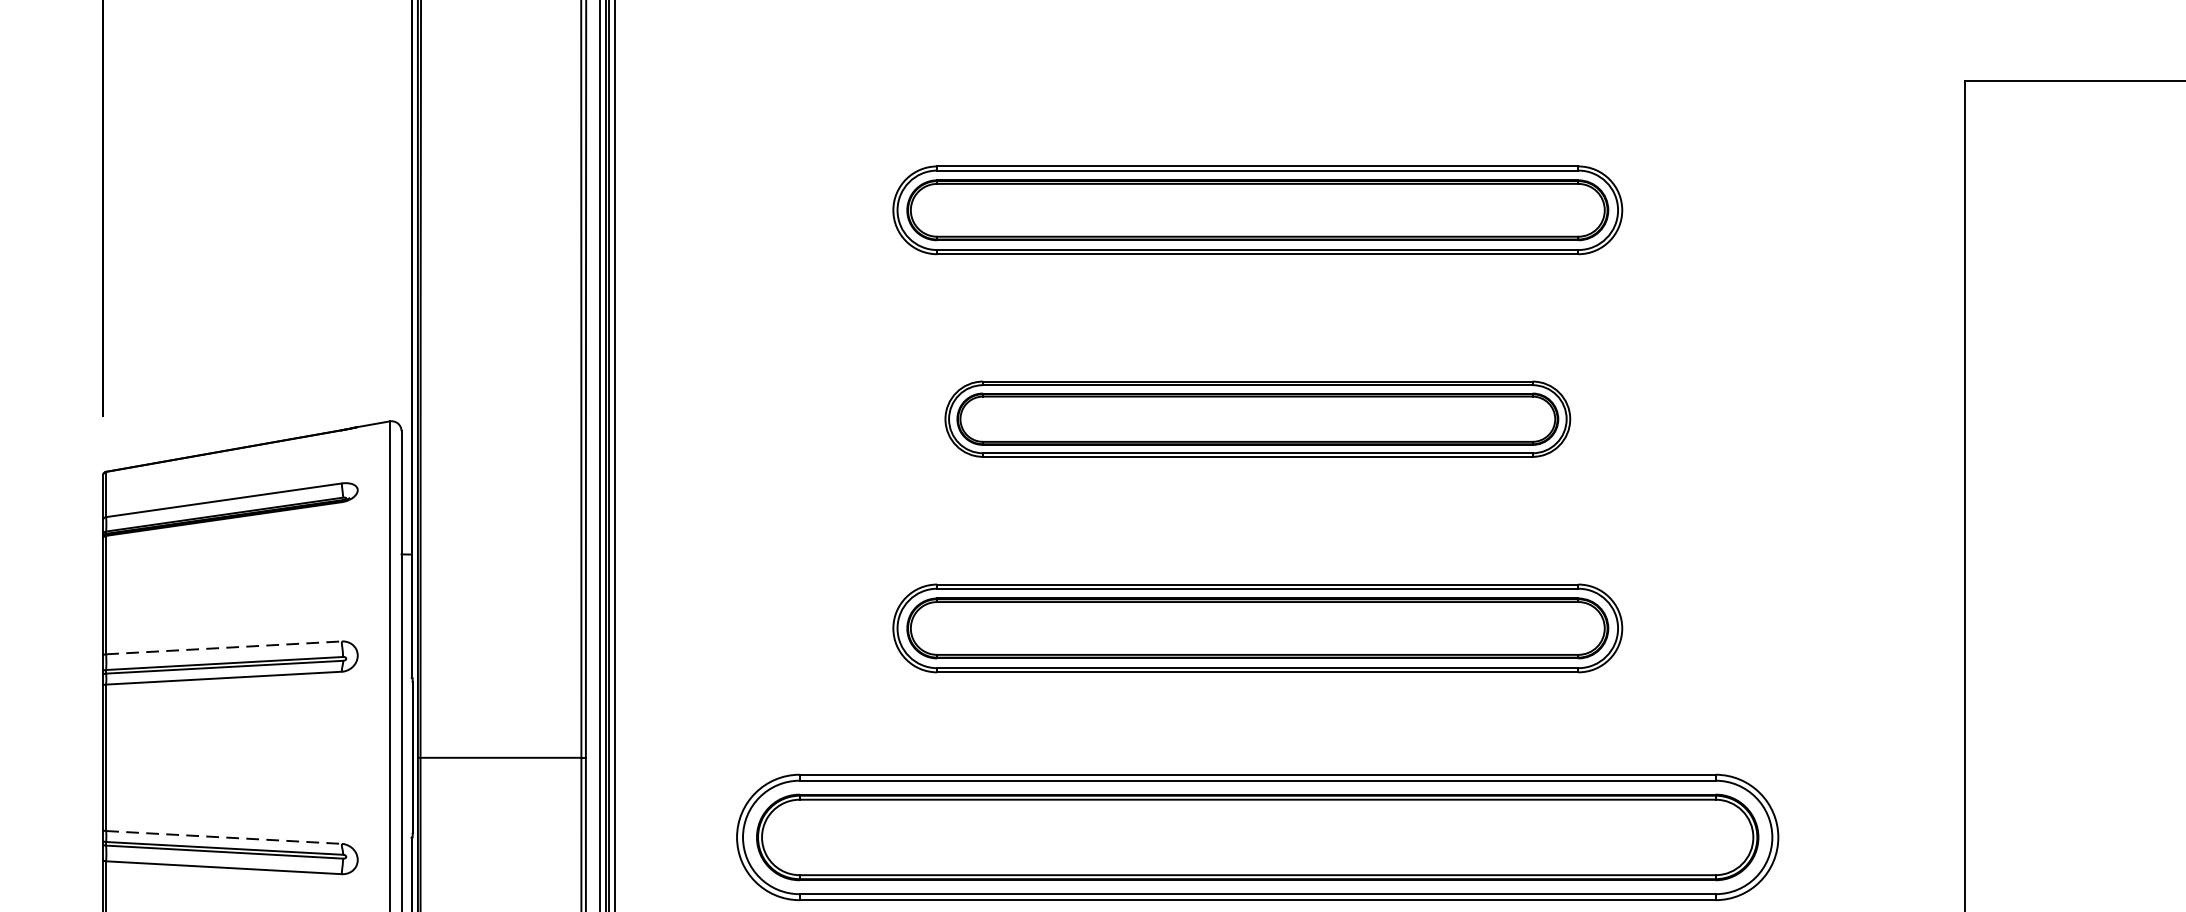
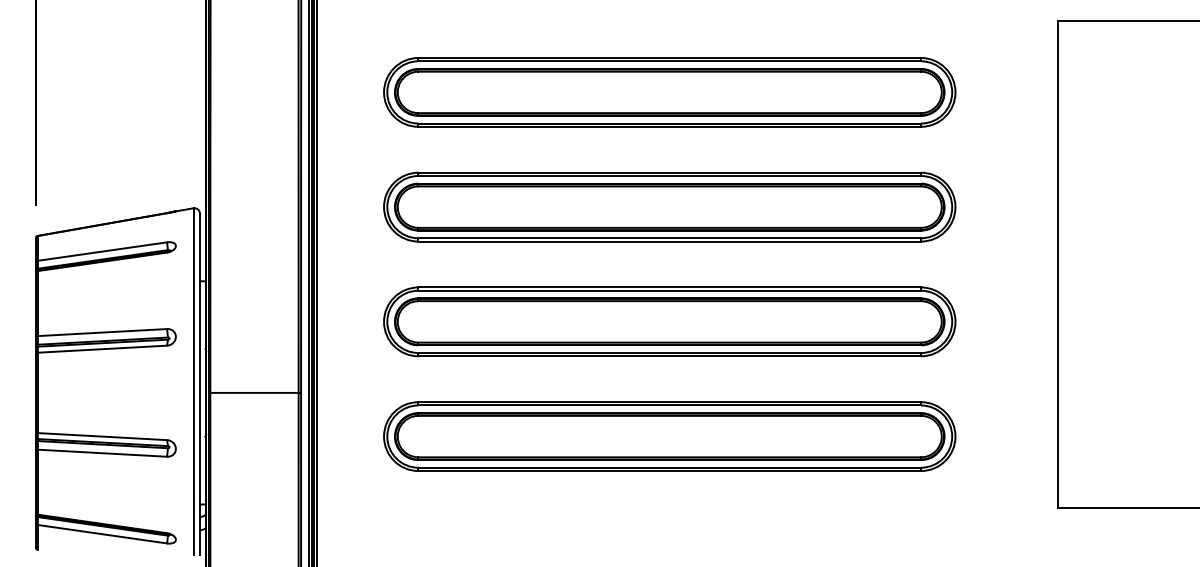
part: (1257, 210) -> (669, 92), size x1.43
part: (1257, 418) -> (669, 206), size x1.67
part: (1257, 627) -> (669, 321), size x1.43
line: (224, 647) -> (102, 332), dashed -> solid
line: (224, 837) -> (102, 436), dashed -> solid

